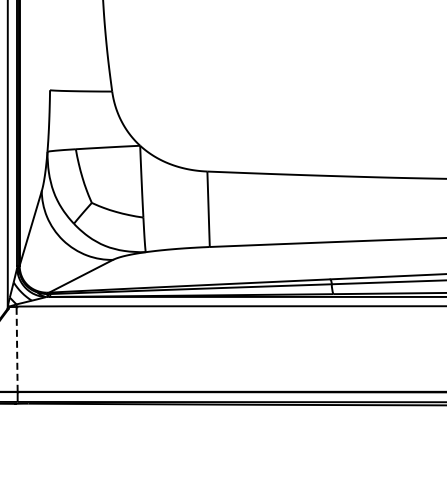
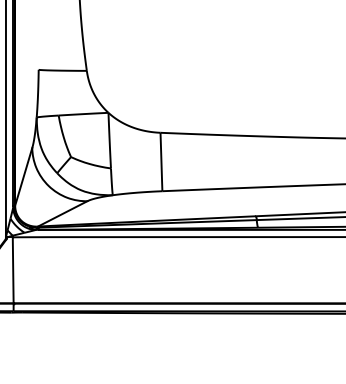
line: (17, 349) -> (13, 270), dashed -> solid

